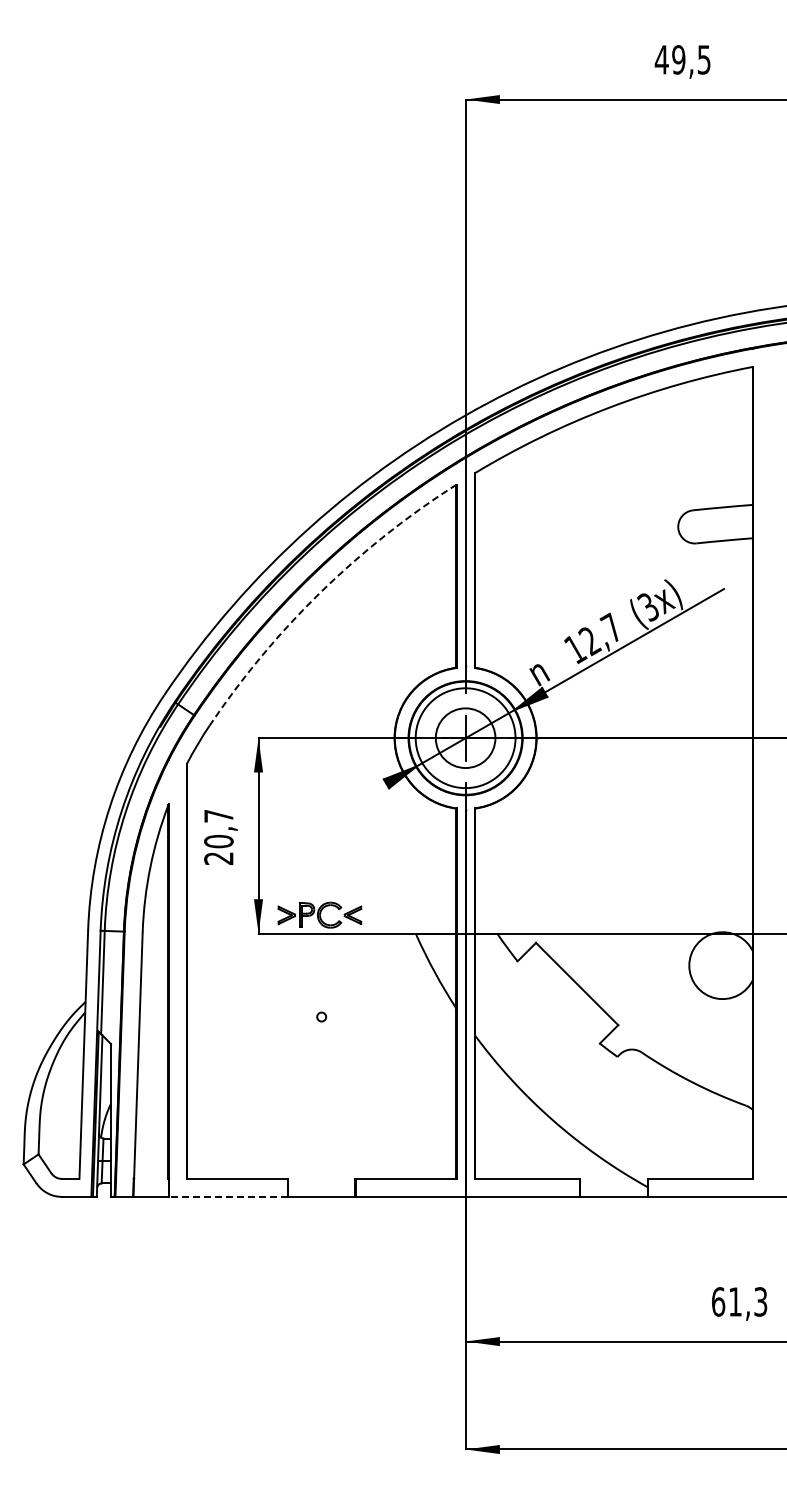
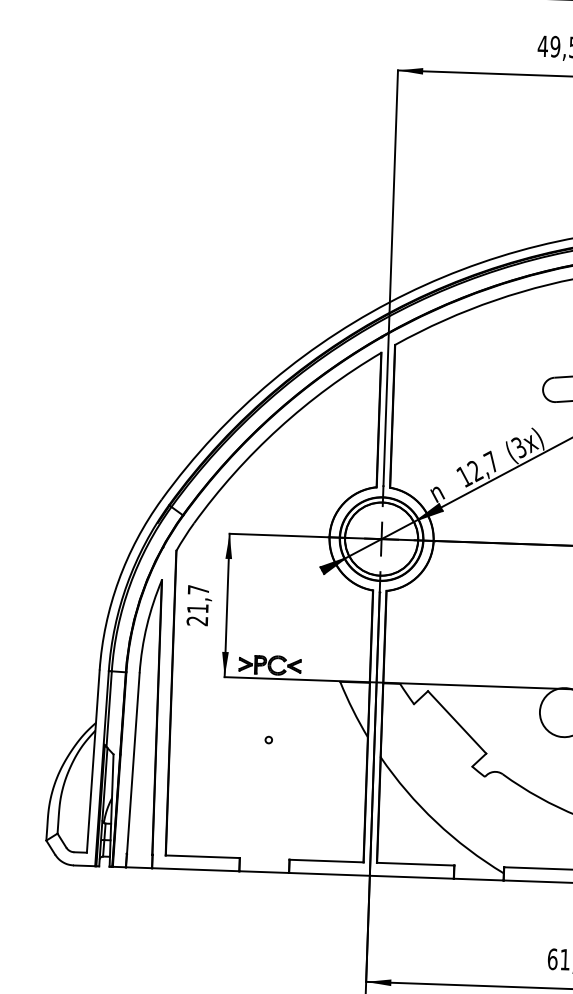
arc: (320, 592) -> (278, 428), dashed -> solid
circle: (465, 737) -> (381, 538), size x1.67
text: (218, 841) -> (197, 608), 20,7 -> 21,7
line: (227, 1196) -> (195, 869), dashed -> solid

